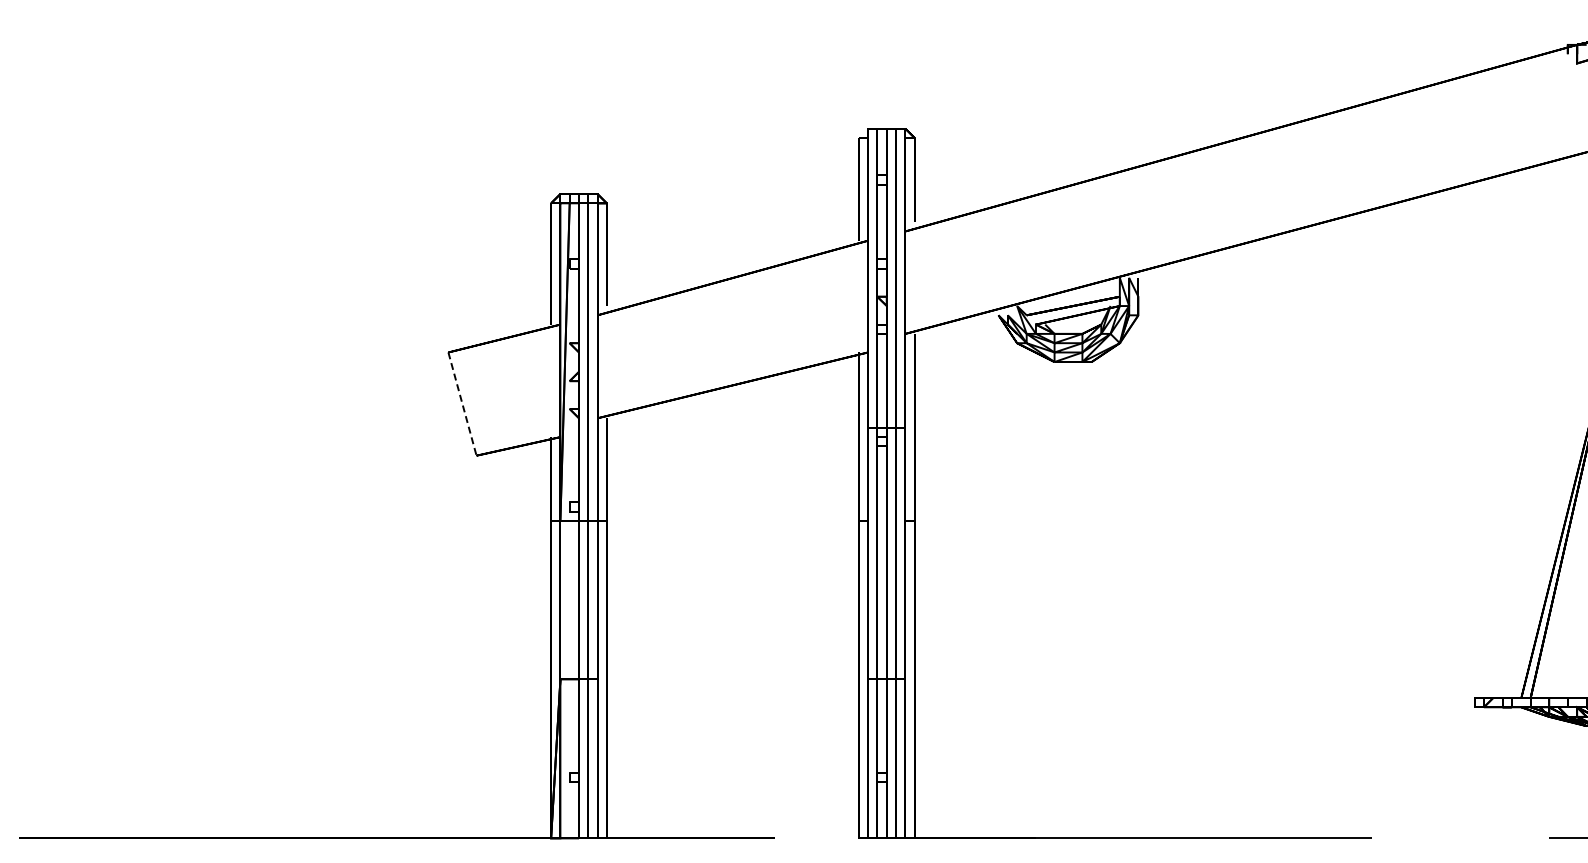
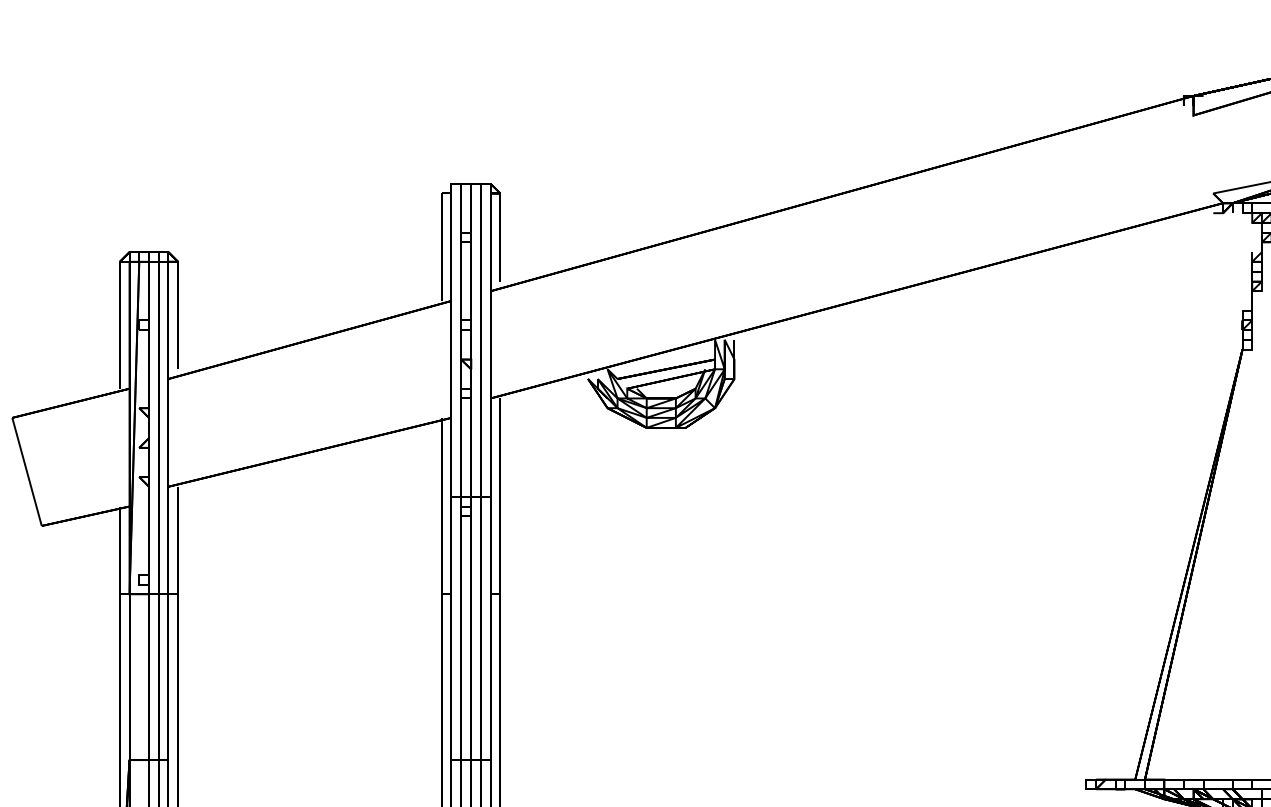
line: (462, 404) -> (27, 472), dashed -> solid

